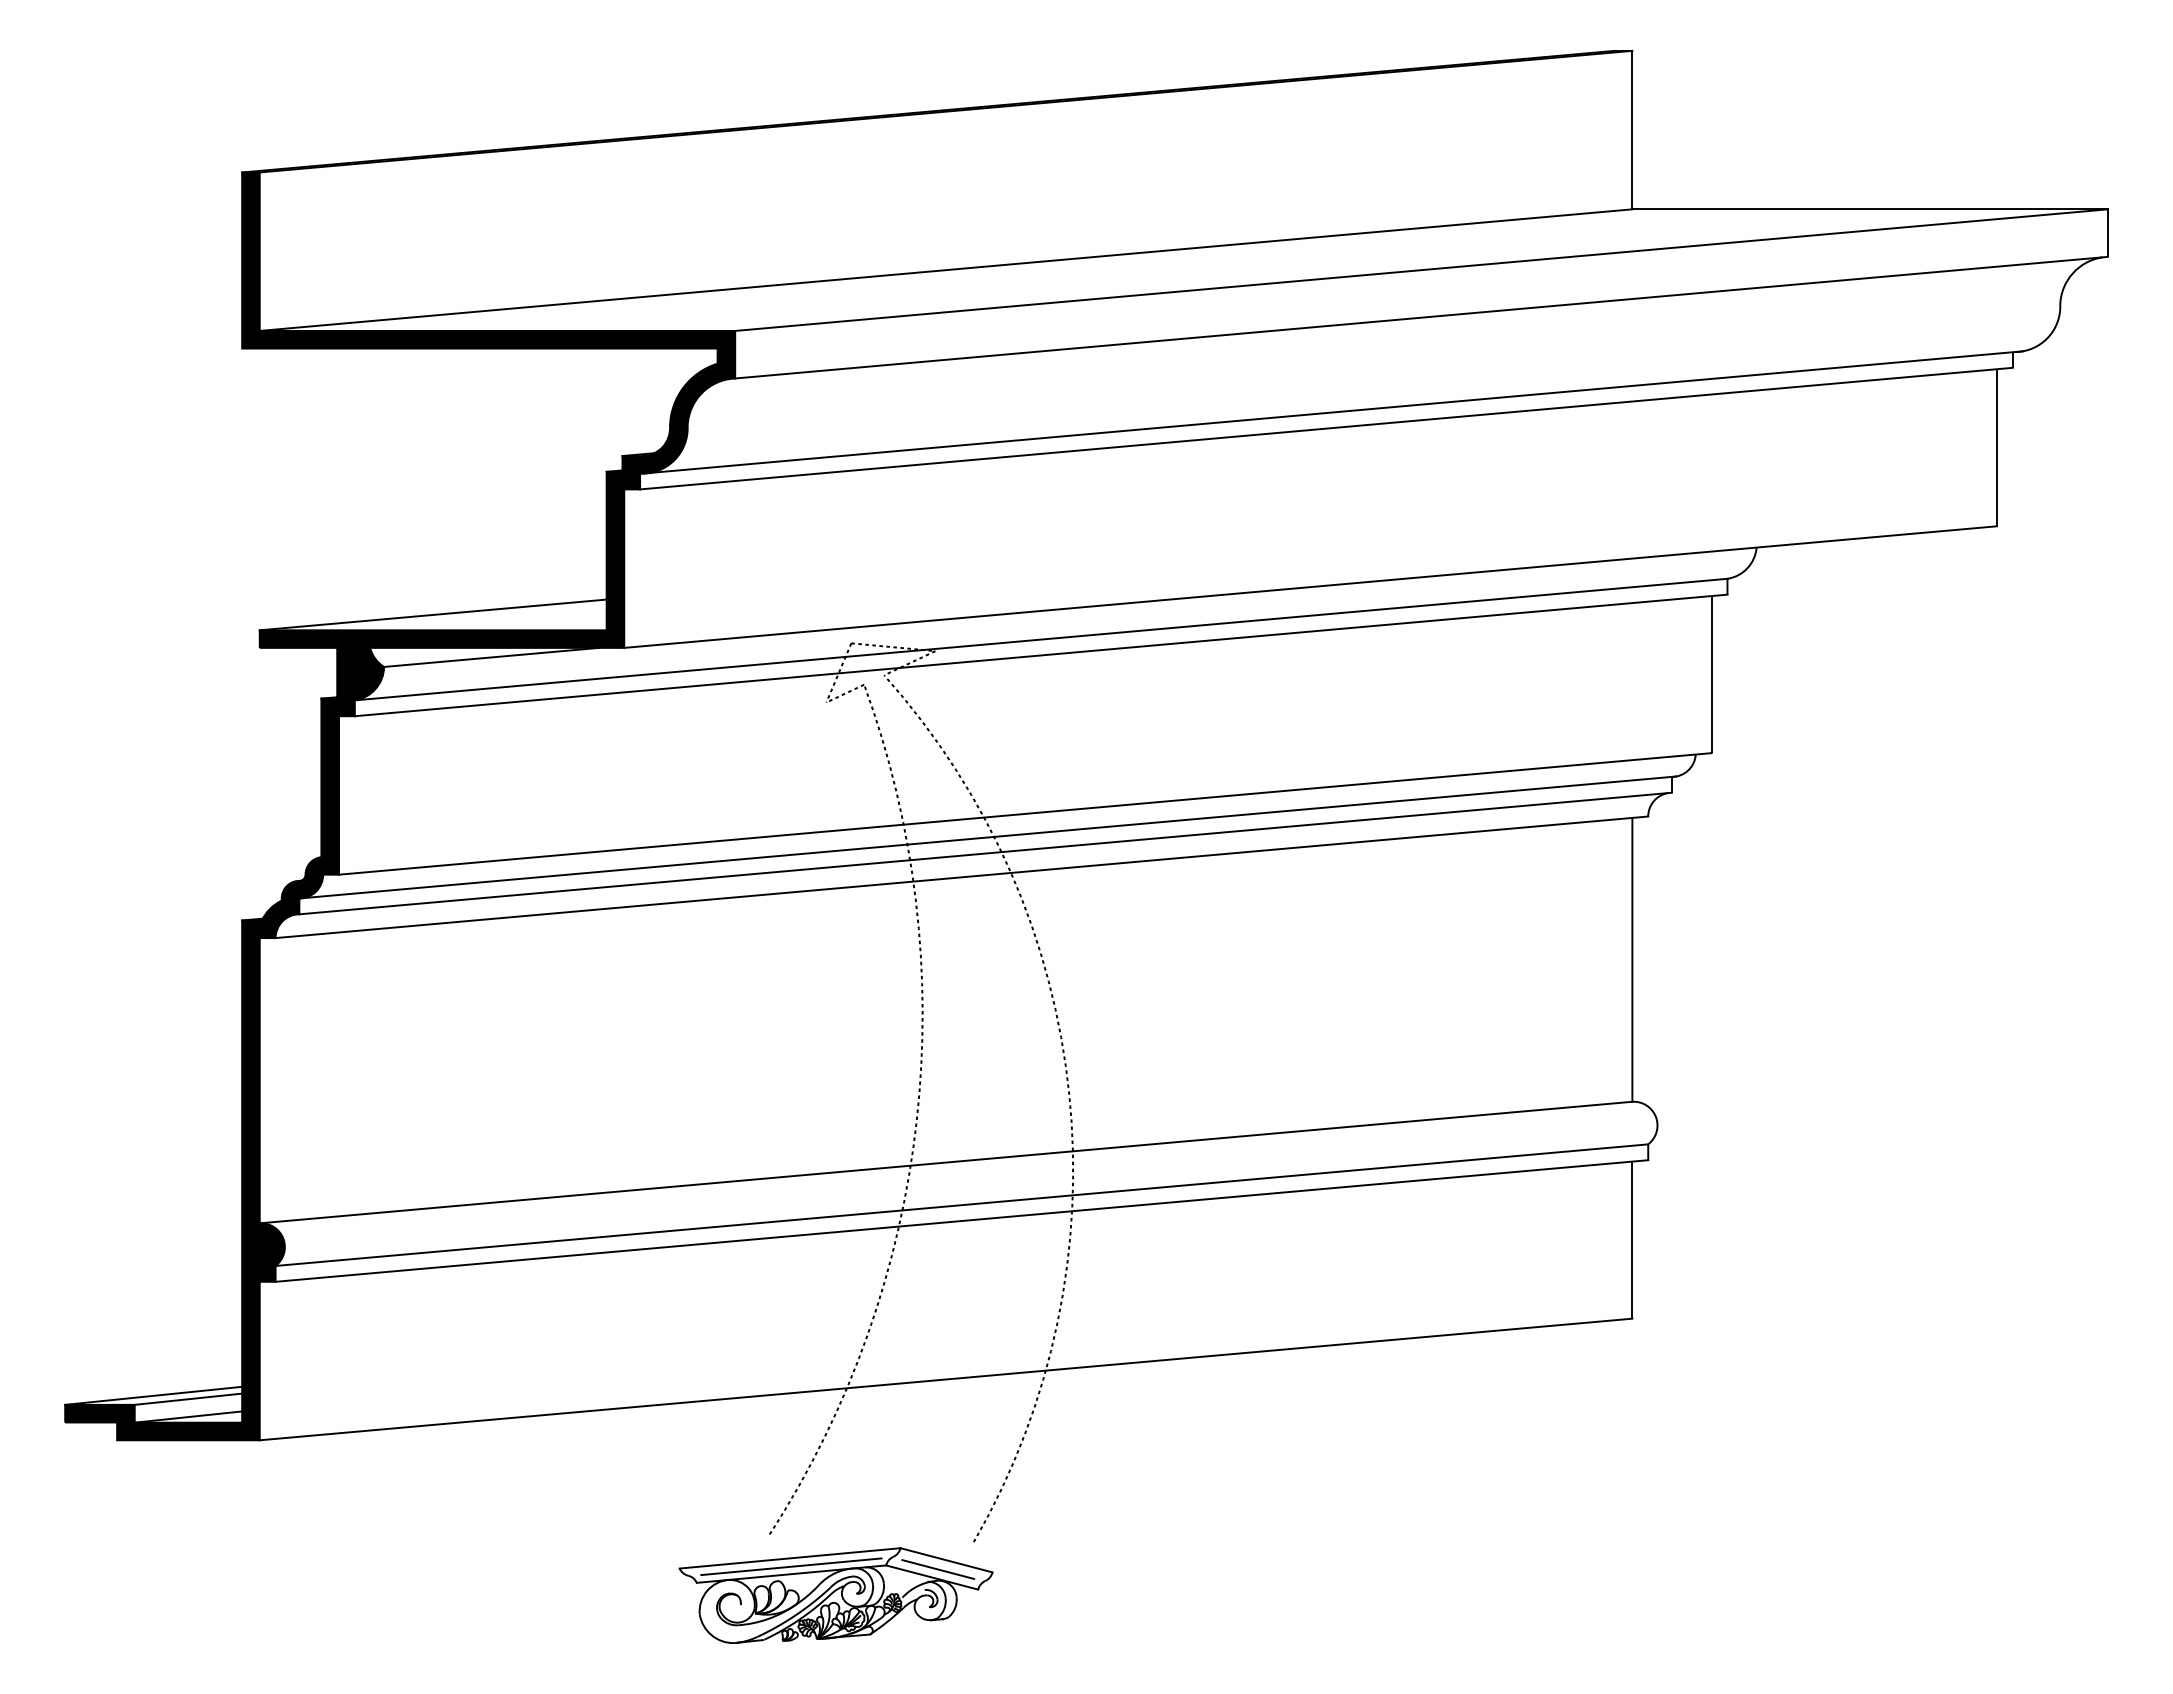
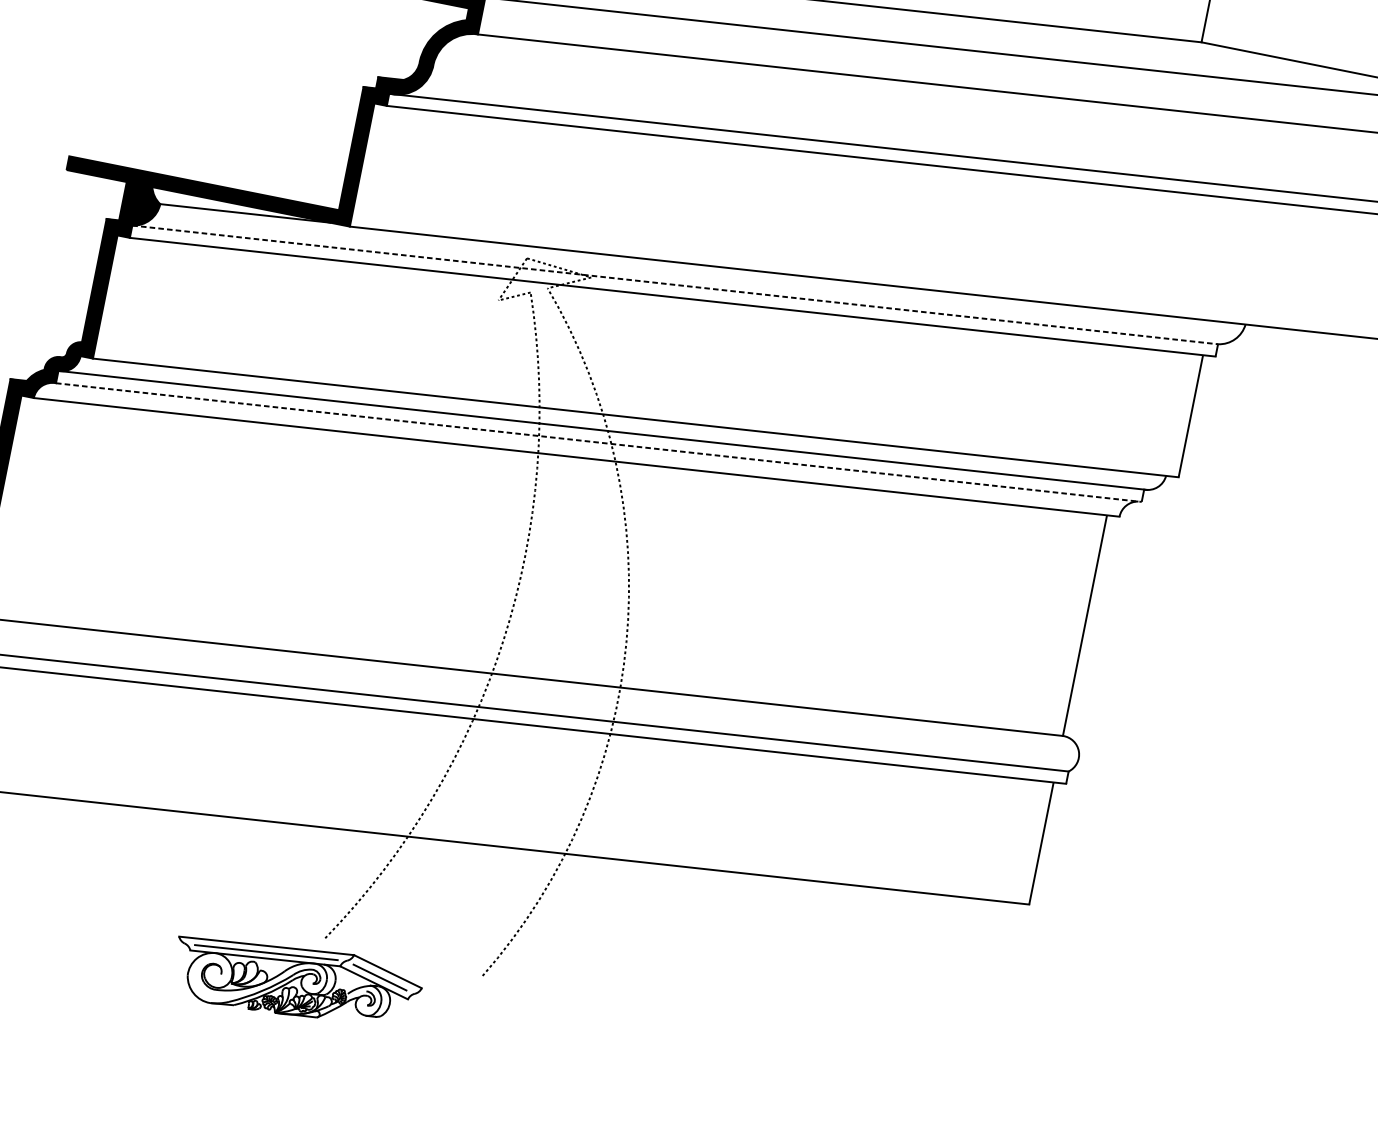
line: (432, 614) -> (206, 170), removed
line: (1041, 639) -> (675, 284), solid -> dashed
line: (985, 853) -> (598, 442), solid -> dashed
part: (835, 1595) -> (296, 981), moved

